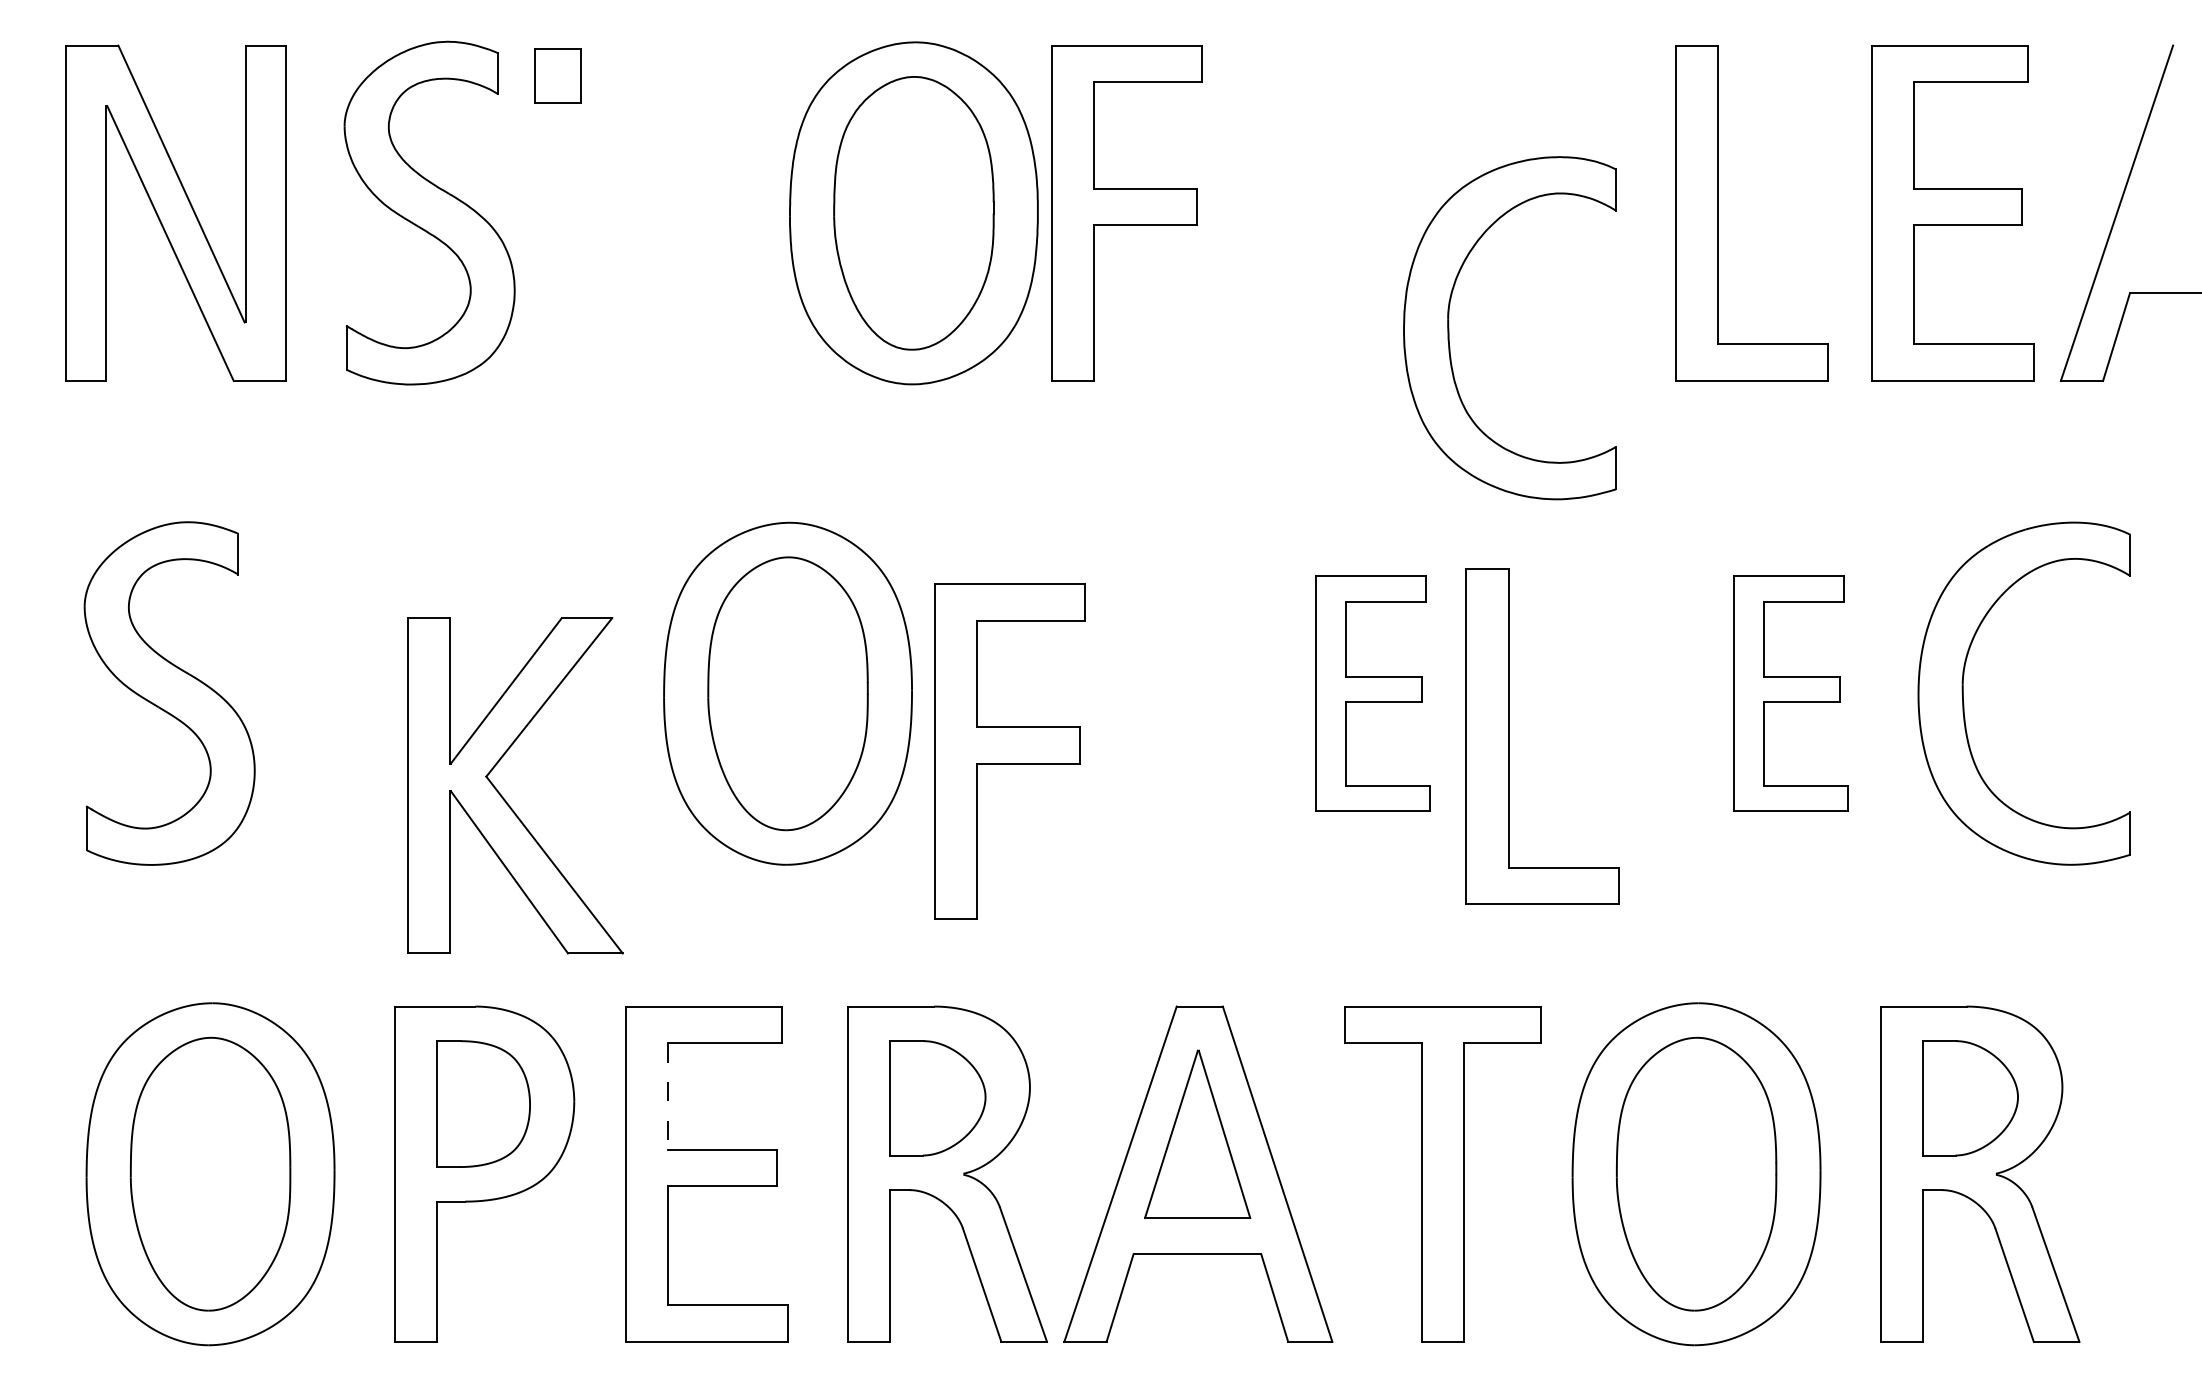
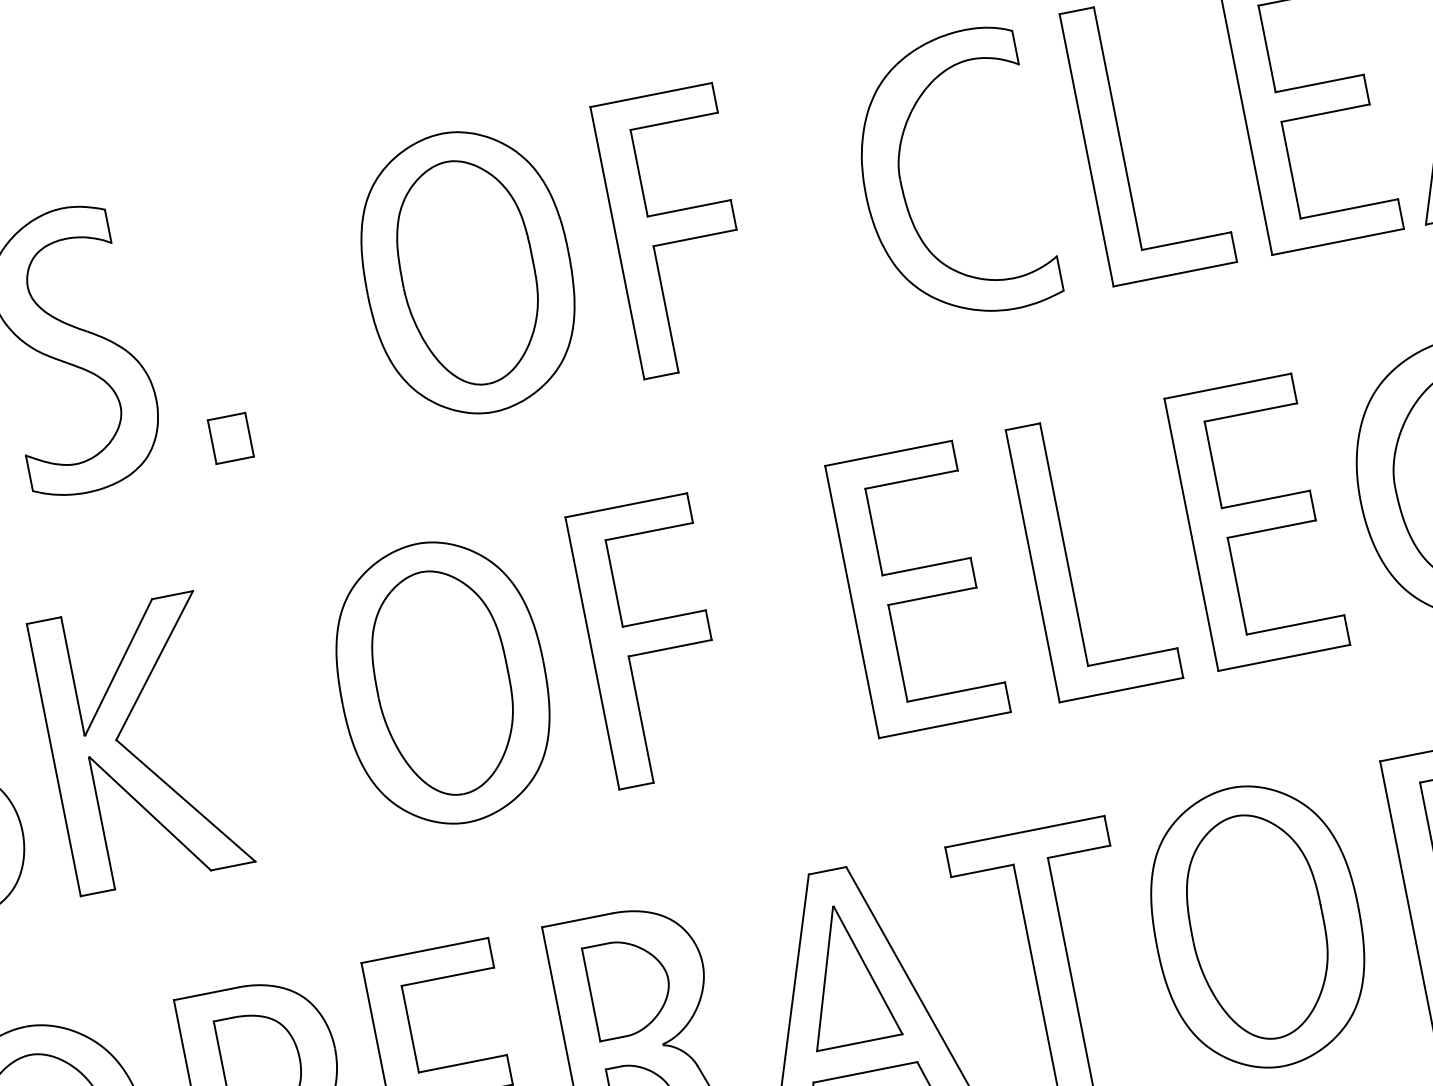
part: (557, 75) -> (230, 438), moved
part: (1126, 213) -> (677, 231), moved
part: (1449, 328) -> (902, 186), moved
part: (1372, 693) -> (917, 588), size x1.43
part: (1790, 693) -> (1256, 521), size x1.43
part: (1509, 736) -> (1067, 559), moved
part: (1009, 751) -> (652, 641), moved
part: (502, 795) -> (132, 752), moved
line: (667, 1096) -> (409, 1029), dashed -> solid

